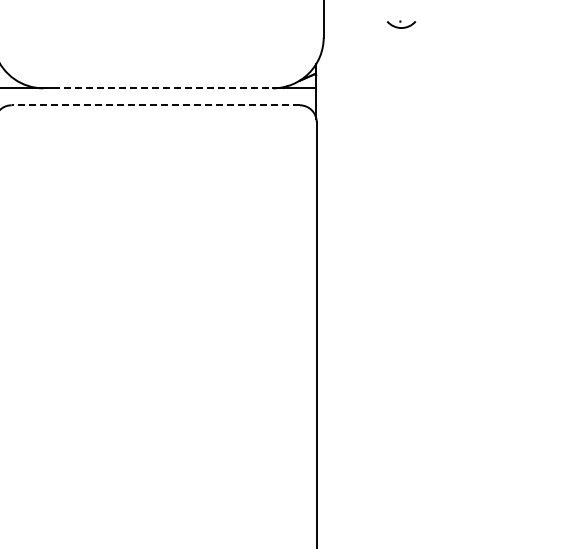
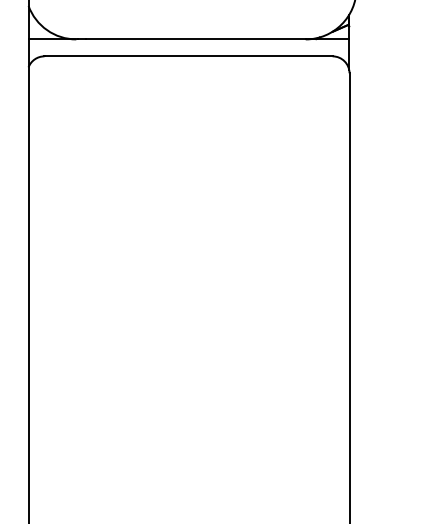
line: (163, 88) -> (196, 39), dashed -> solid
line: (155, 105) -> (188, 56), dashed -> solid

